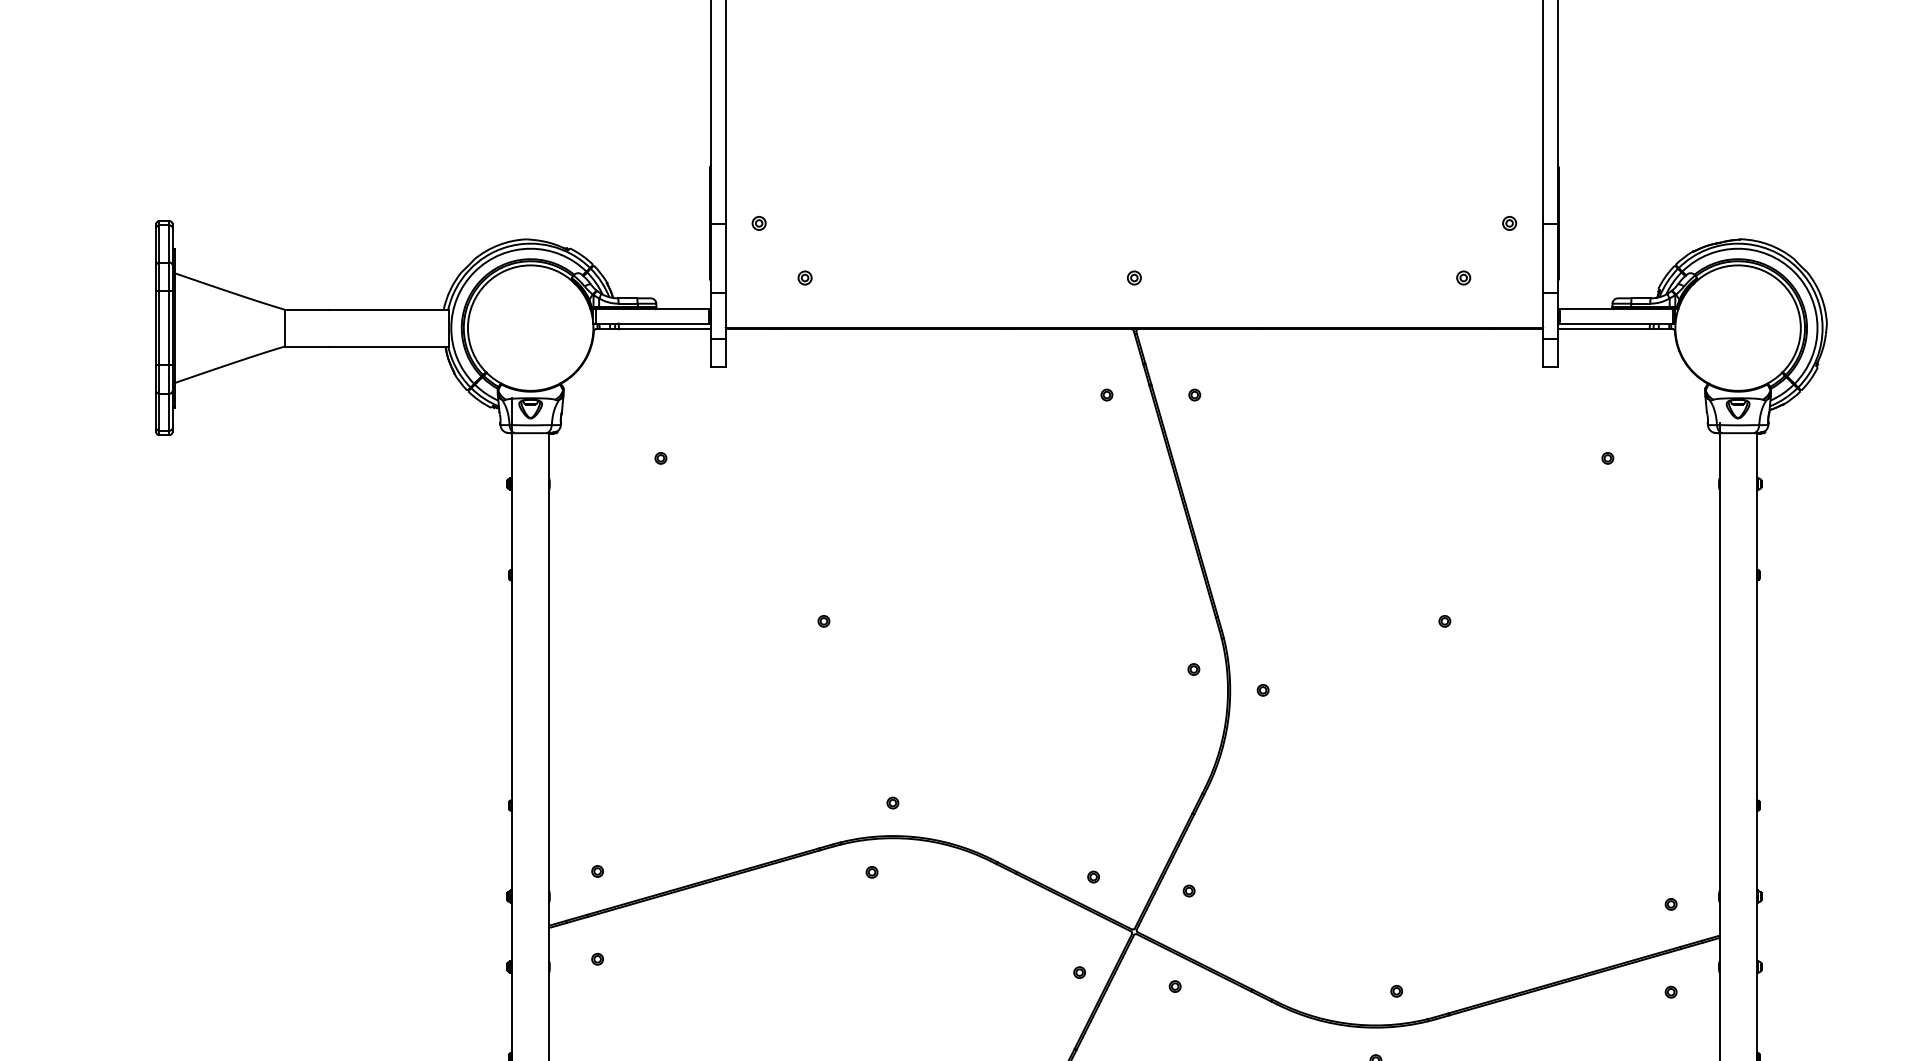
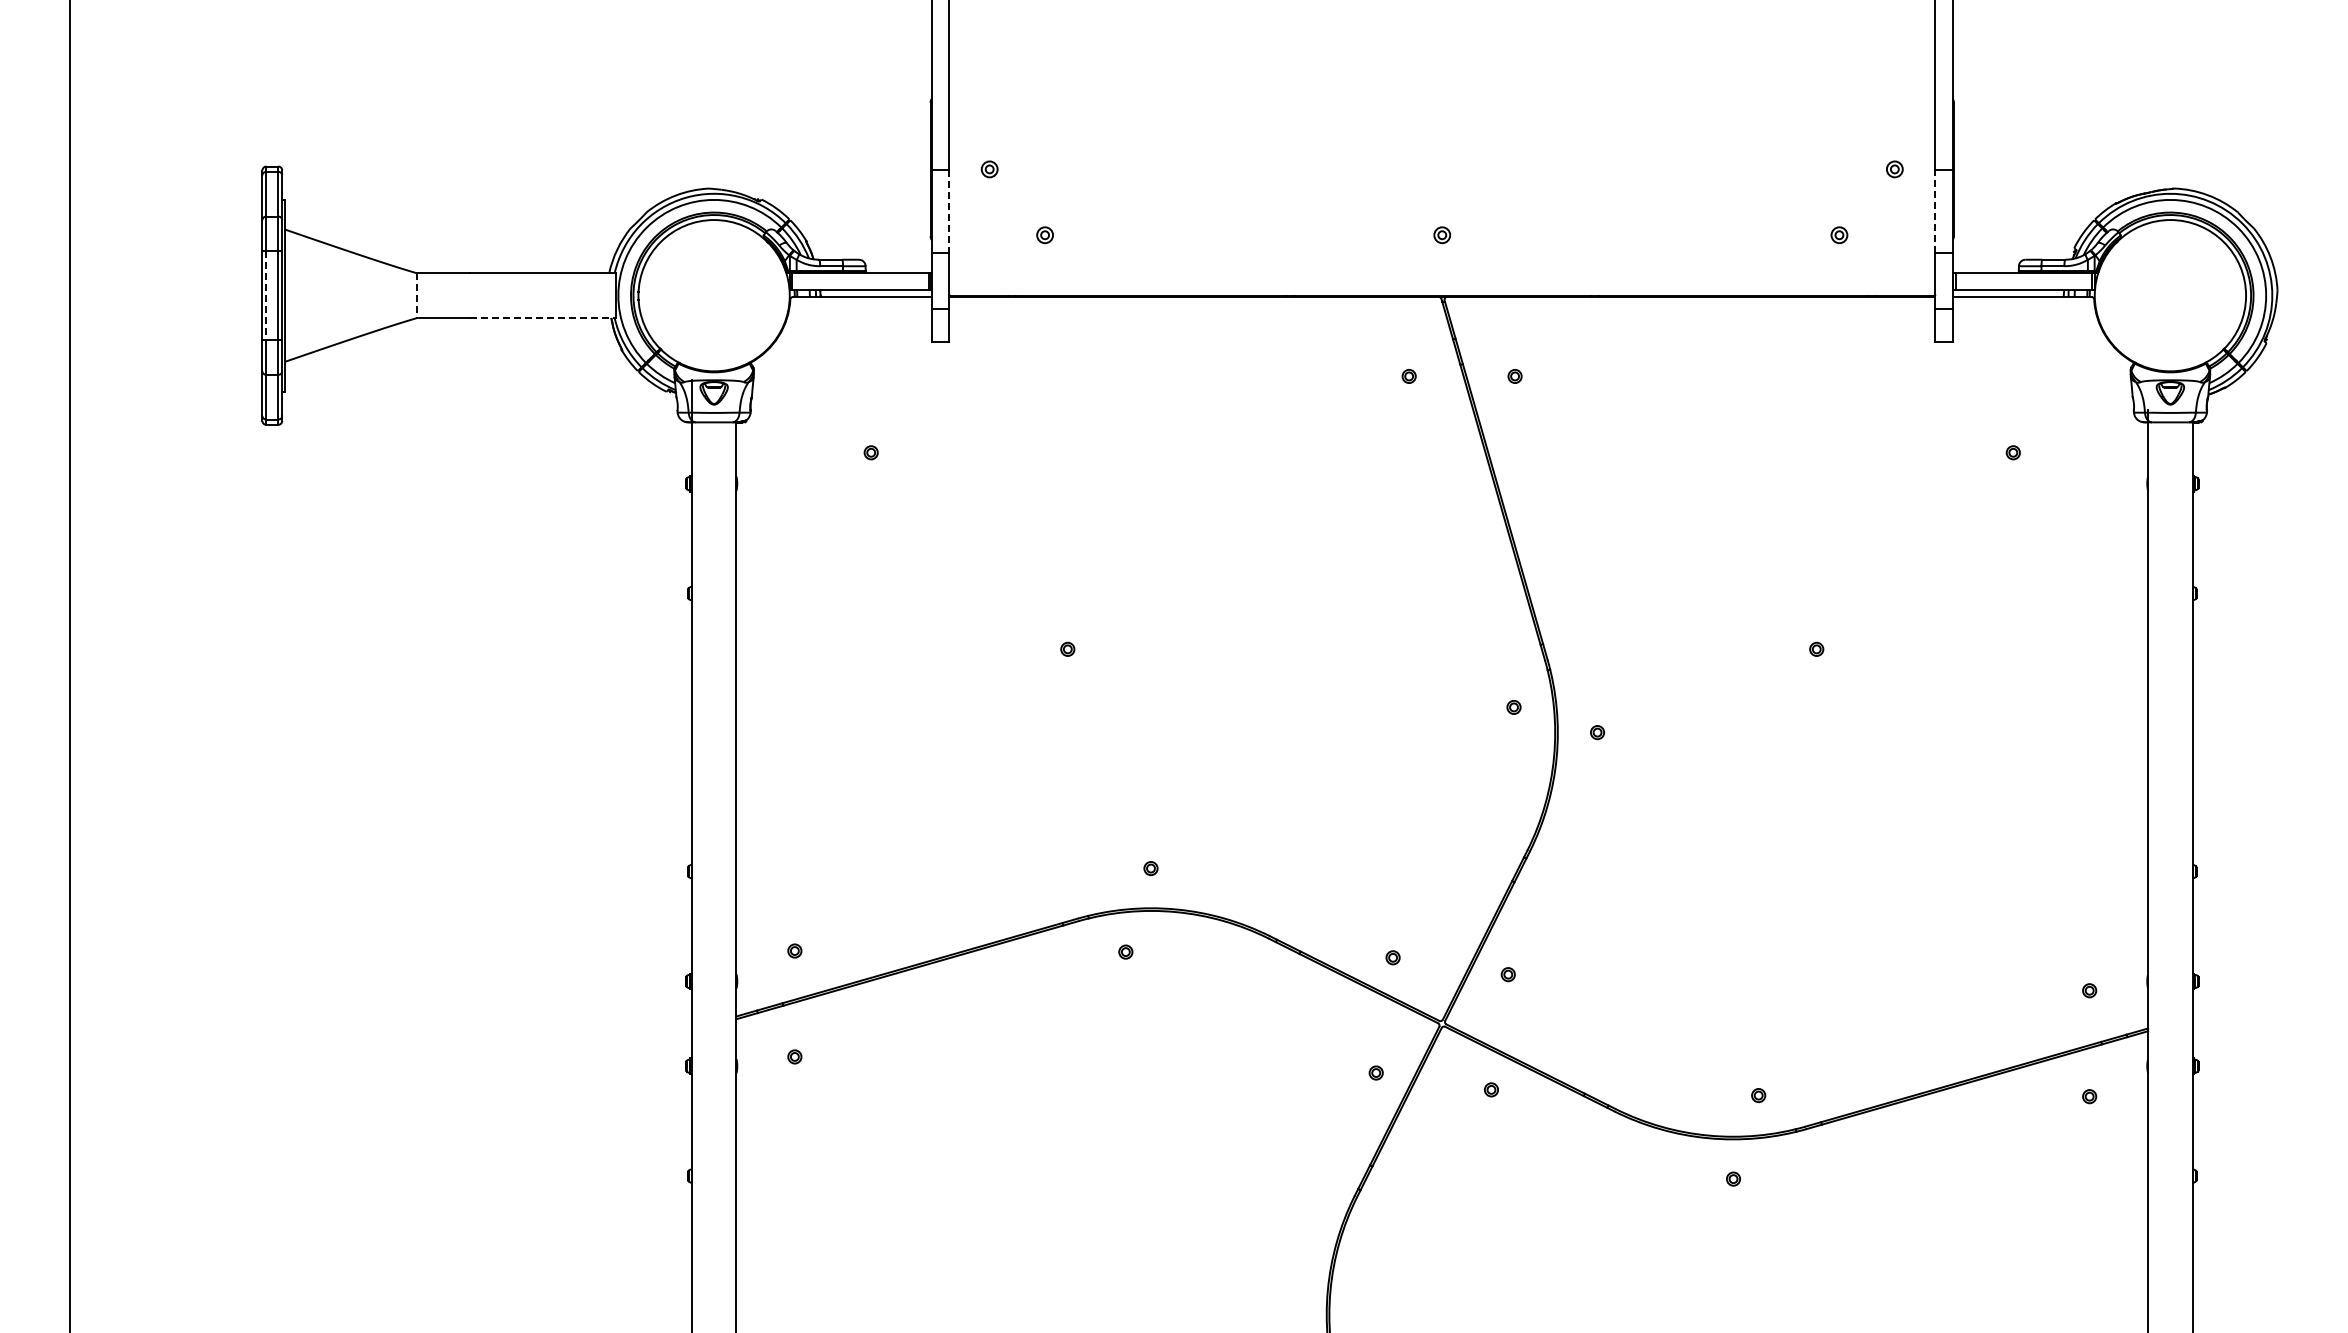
line: (725, 258) -> (949, 211), solid -> dashed
line: (1543, 258) -> (1935, 211), solid -> dashed
line: (159, 327) -> (266, 295), solid -> dashed
line: (284, 328) -> (417, 296), solid -> dashed
line: (389, 347) -> (543, 318), solid -> dashed

